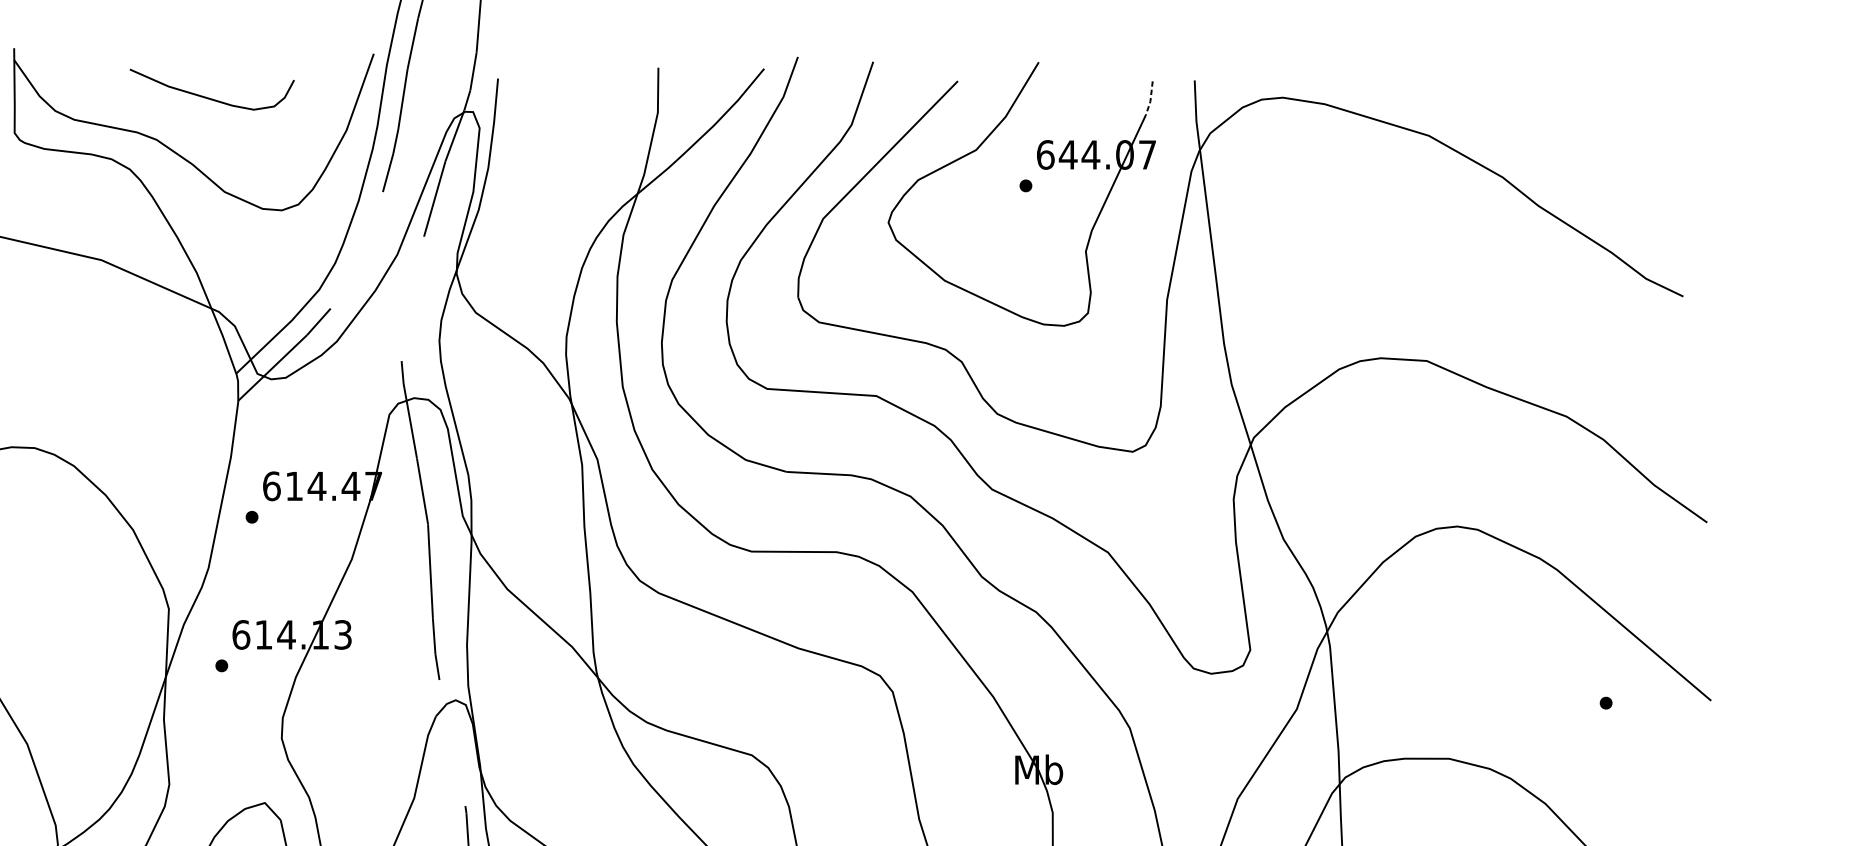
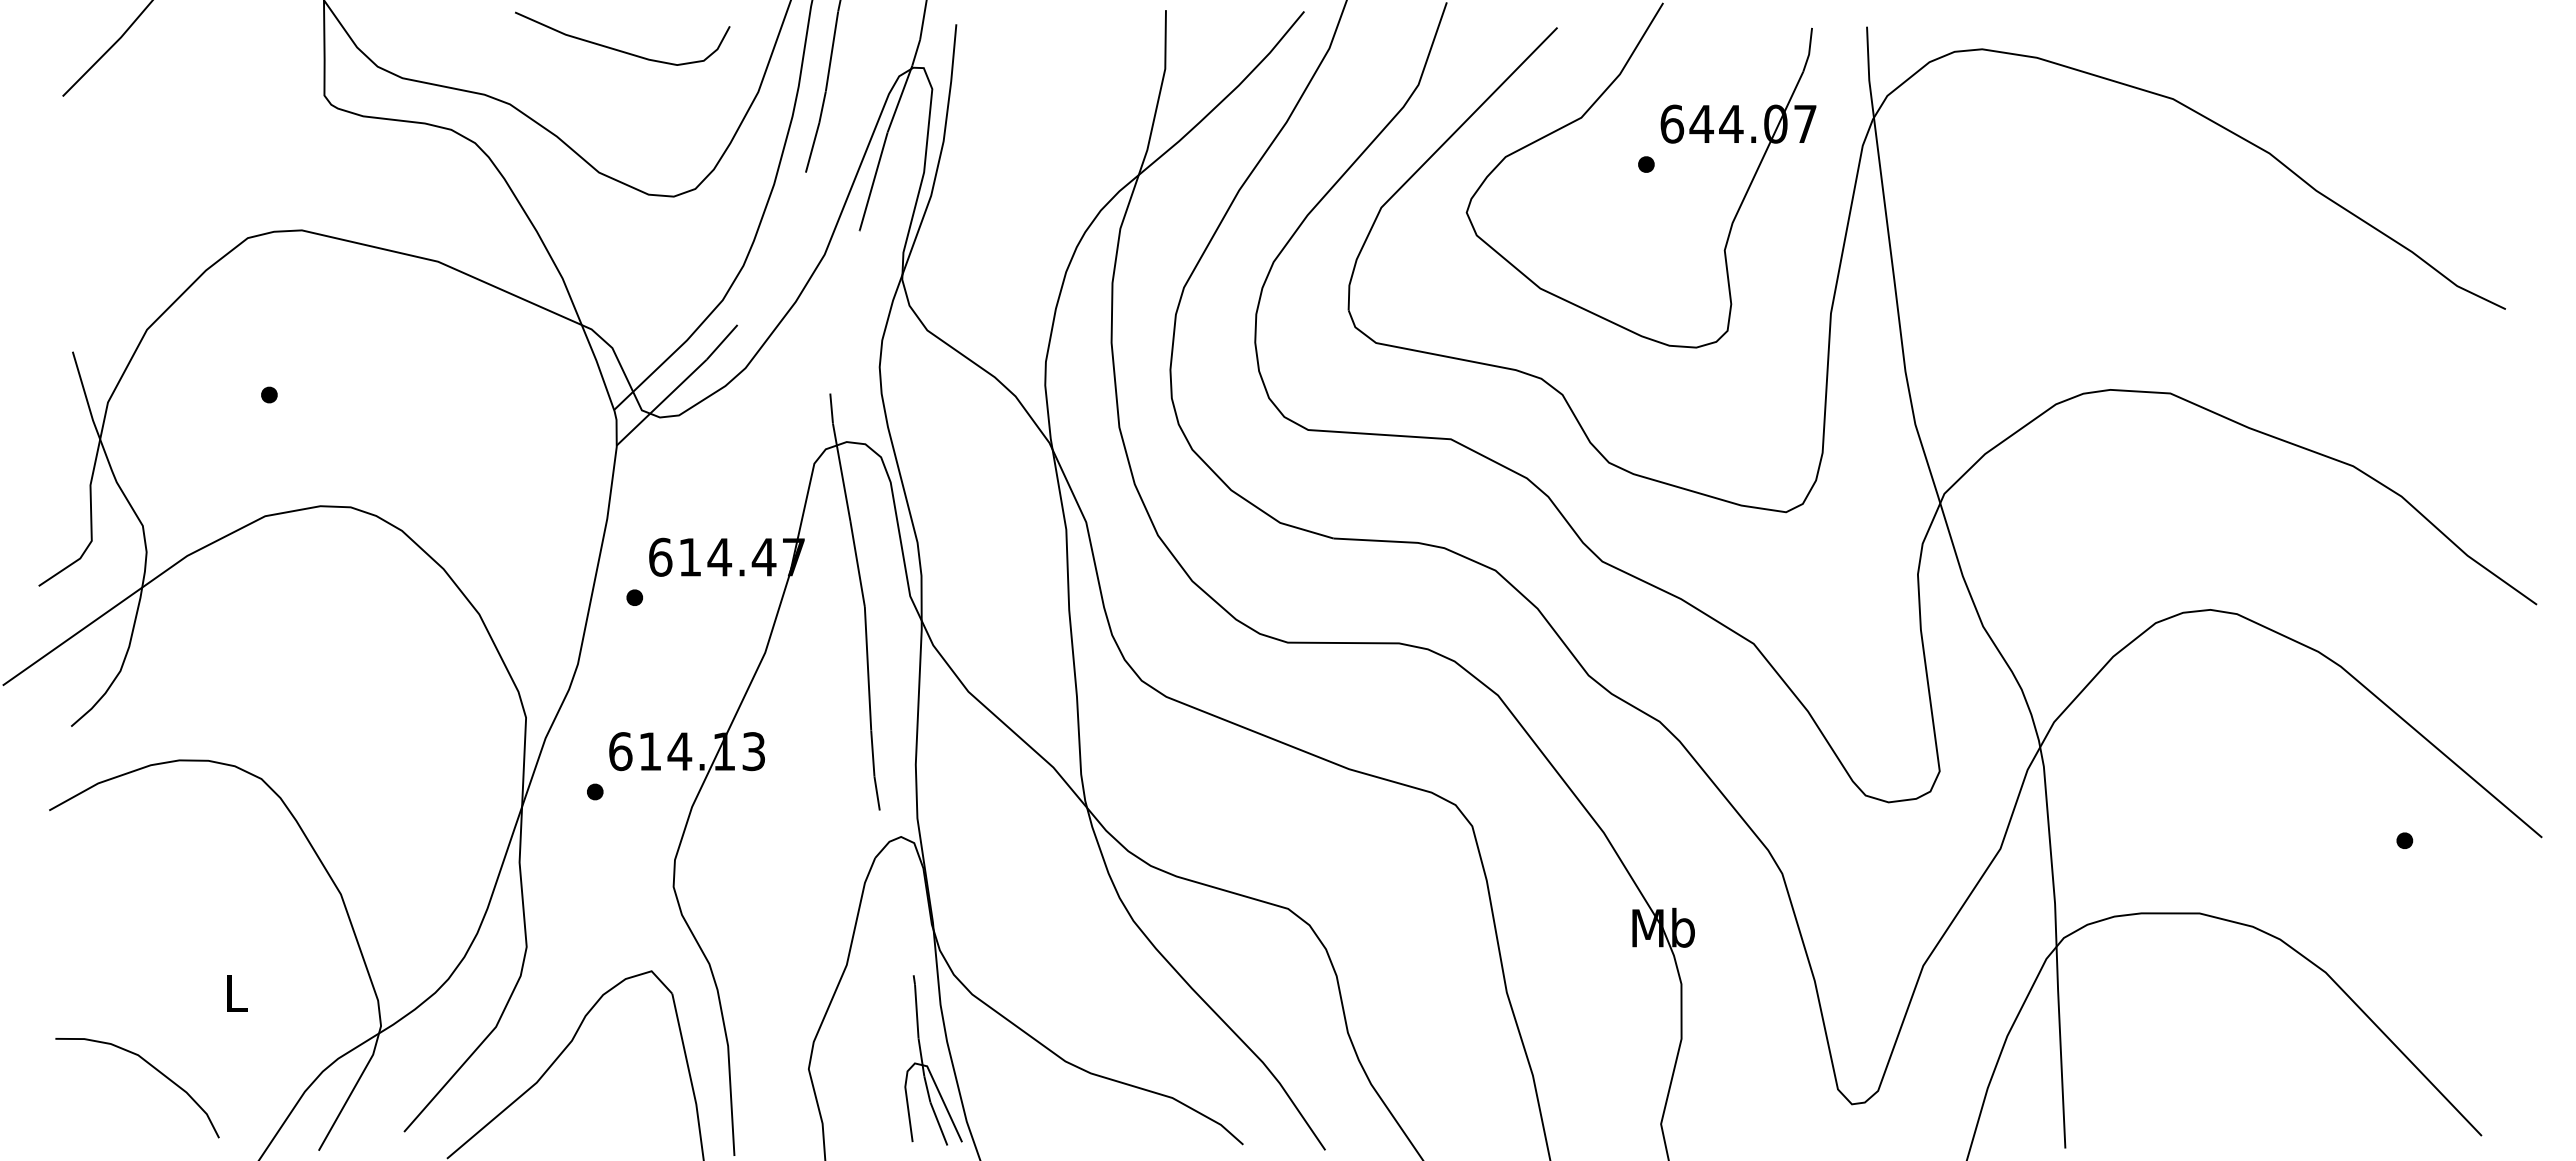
curve: (209, 97) -> (619, 49), moved
line: (1150, 99) -> (1809, 51), dashed -> solid

